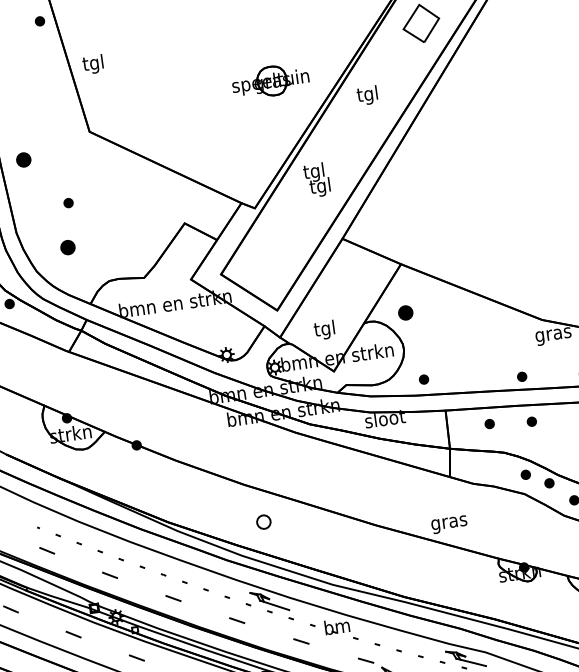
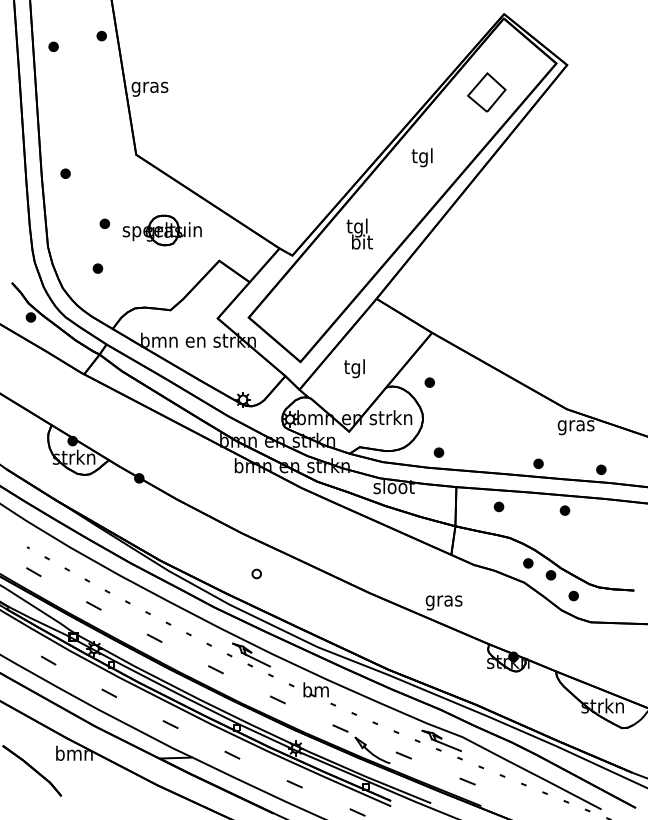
text: (93, 63) -> (149, 86), tgl -> gras
part: (269, 81) -> (161, 230), moved
part: (23, 159) -> (65, 173), size x0.62
text: (320, 187) -> (361, 243), tgl -> bit
part: (67, 247) -> (97, 268), size x0.62
part: (405, 312) -> (429, 382), size x0.62
text: (324, 330) -> (354, 368), moved
part: (531, 421) -> (564, 510), moved
part: (263, 521) -> (256, 573), size x0.62

